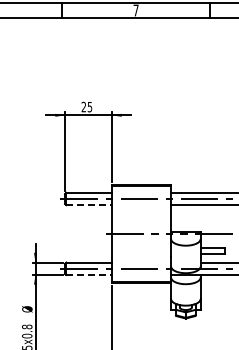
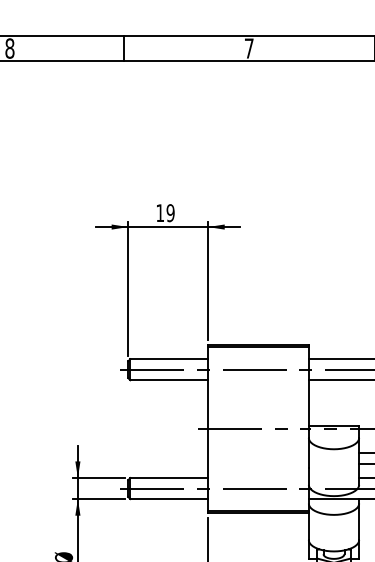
text: (86, 106) -> (164, 212), 25 -> 19
line: (89, 205) -> (169, 380), dashed -> solid
line: (89, 274) -> (169, 498), dashed -> solid

